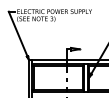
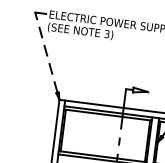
line: (17, 33) -> (45, 51), solid -> dashed

